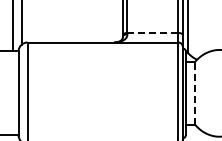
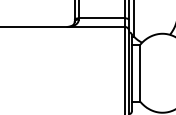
line: (153, 32) -> (102, 17), dashed -> solid
line: (195, 92) -> (140, 72), dashed -> solid

